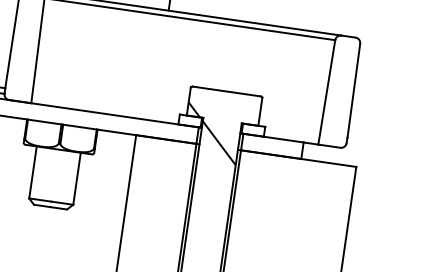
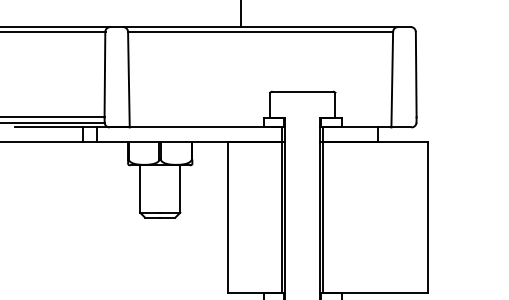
hatch: (212, 133) -> (295, 131), removed

